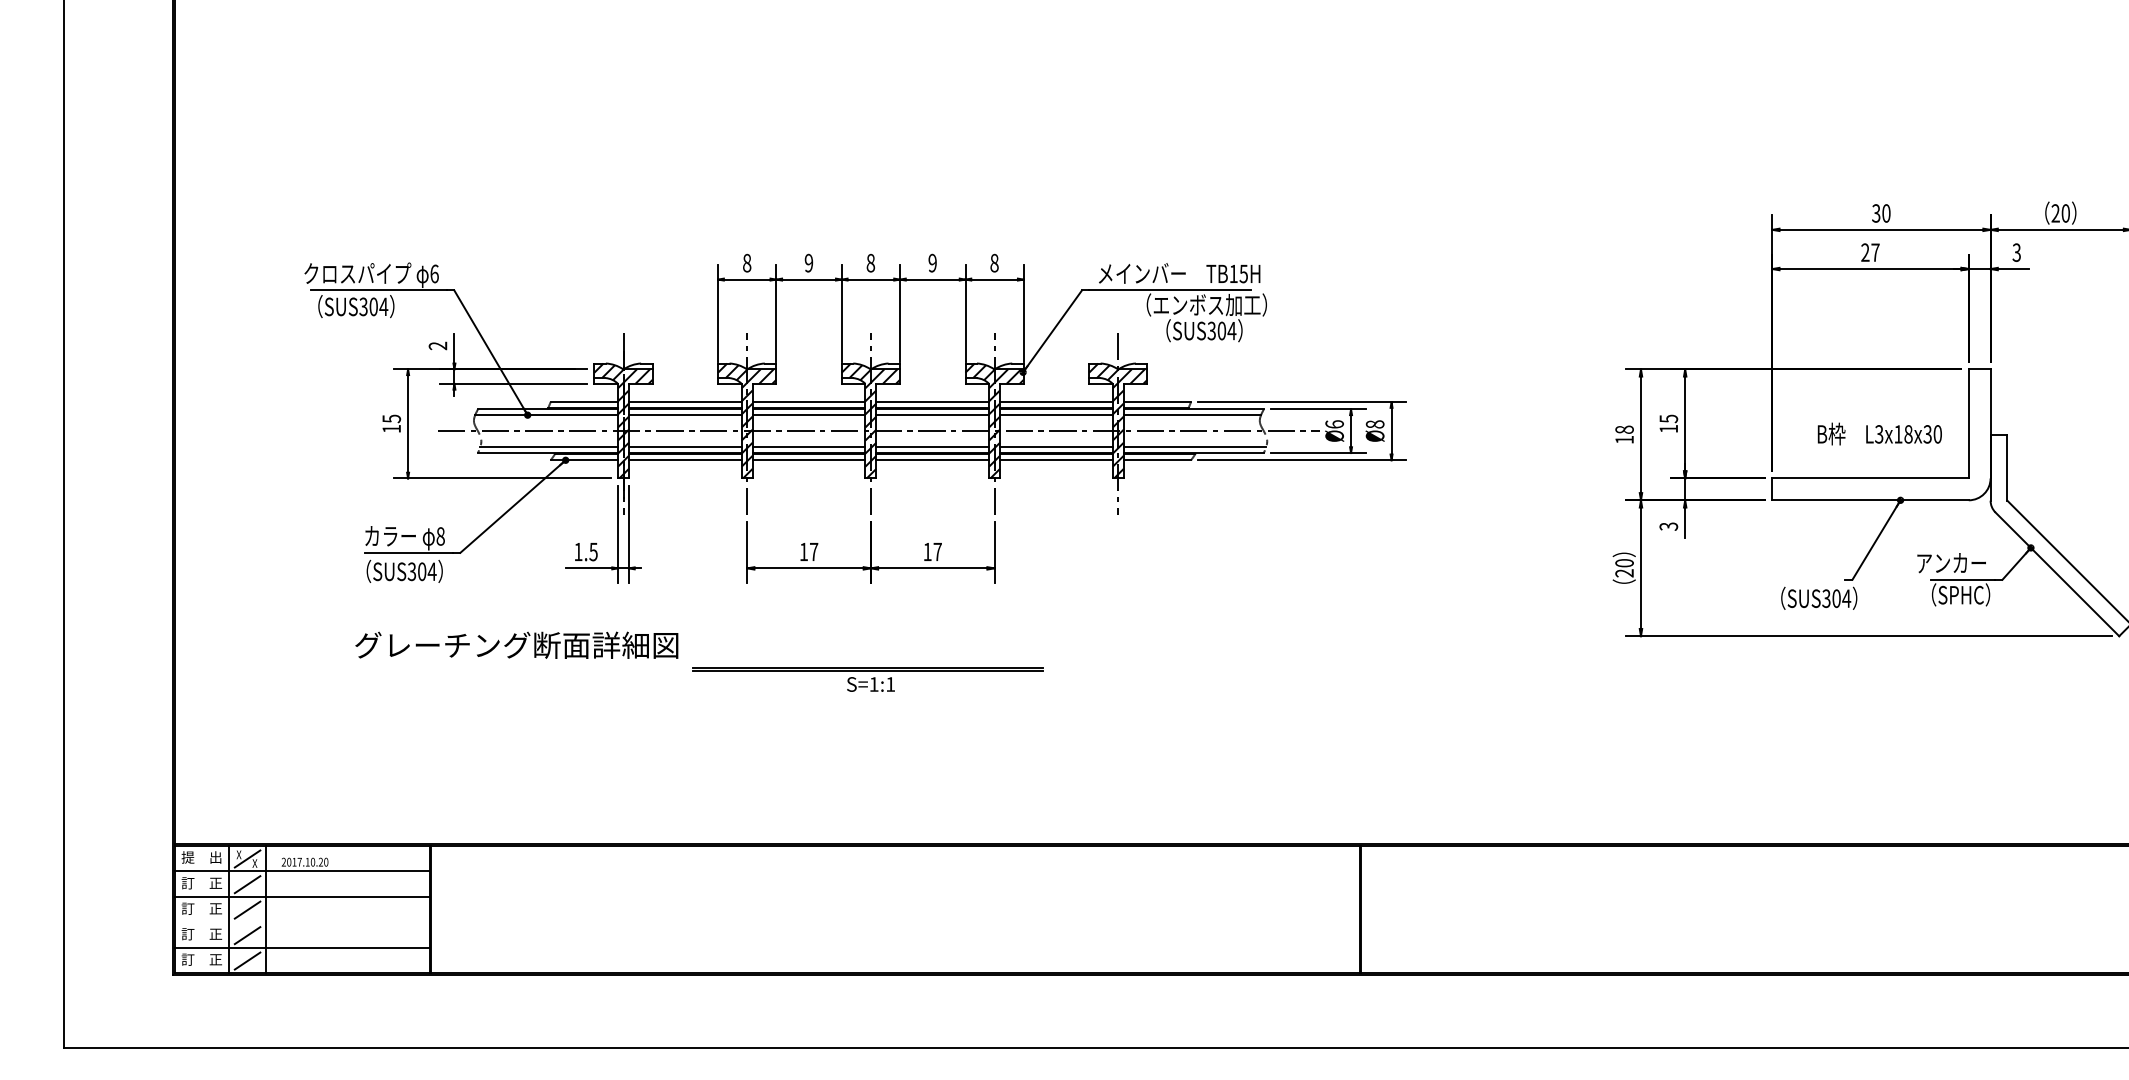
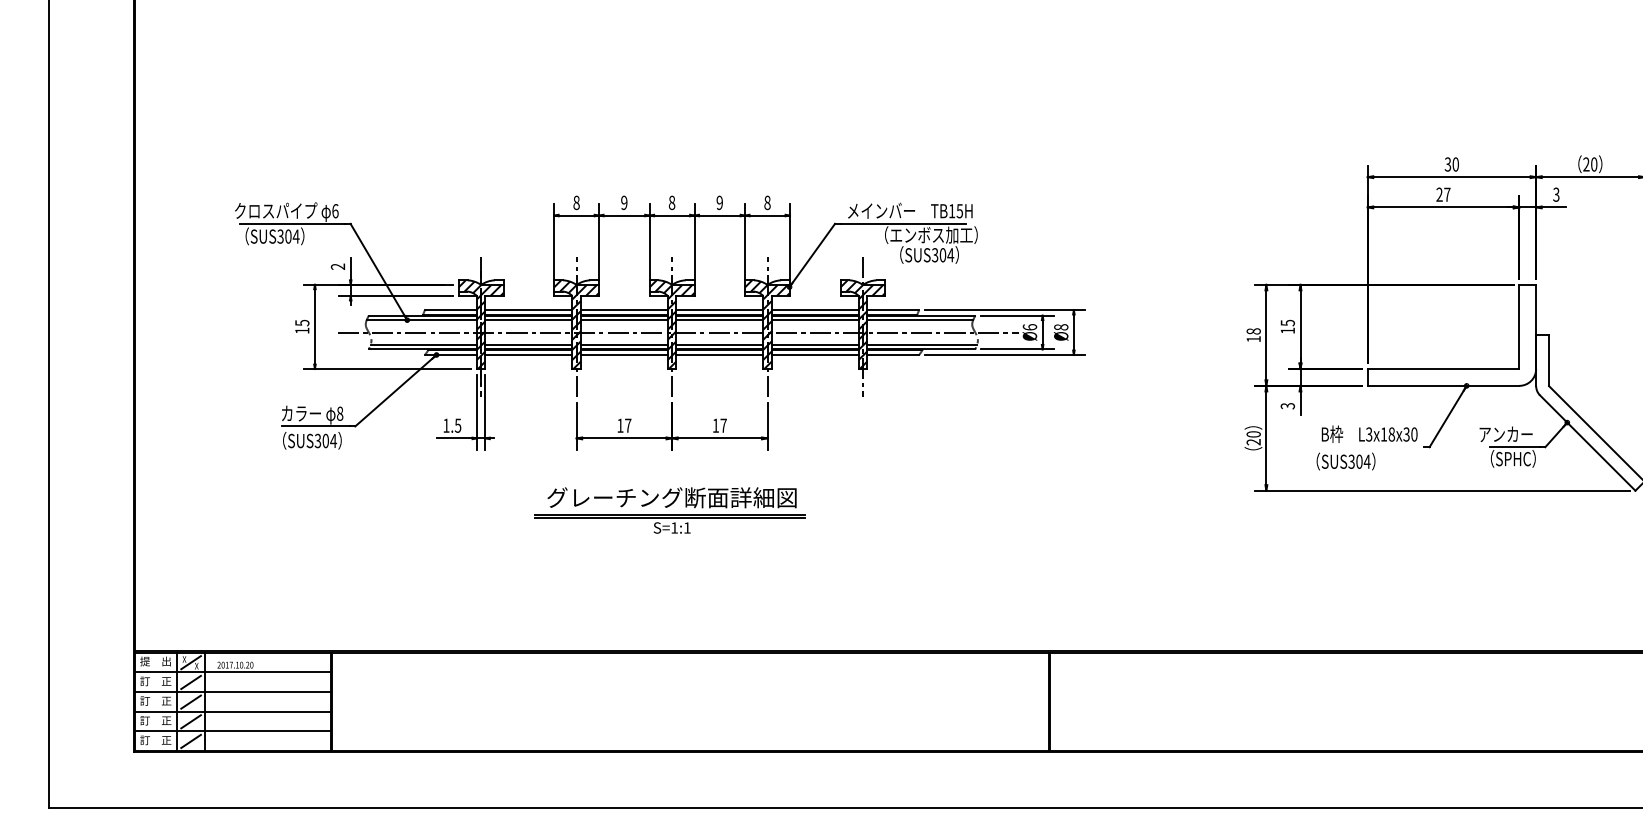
text: (1879, 433) -> (1369, 433), moved
text: (1819, 597) -> (1346, 460), moved
text: (516, 644) -> (671, 497), moved
line: (301, 922) -> (232, 711), added

